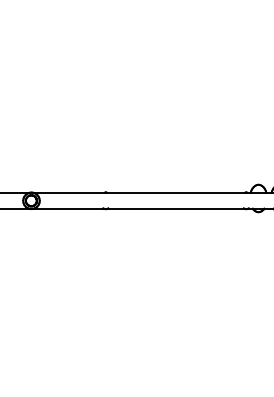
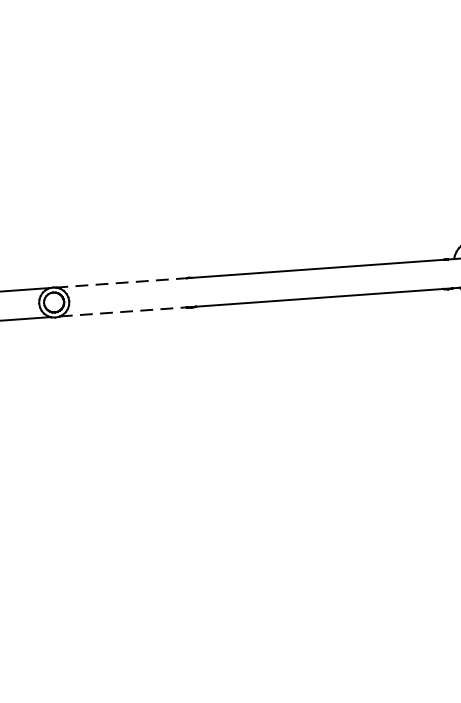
line: (68, 192) -> (120, 282), solid -> dashed
line: (68, 208) -> (122, 311), solid -> dashed

